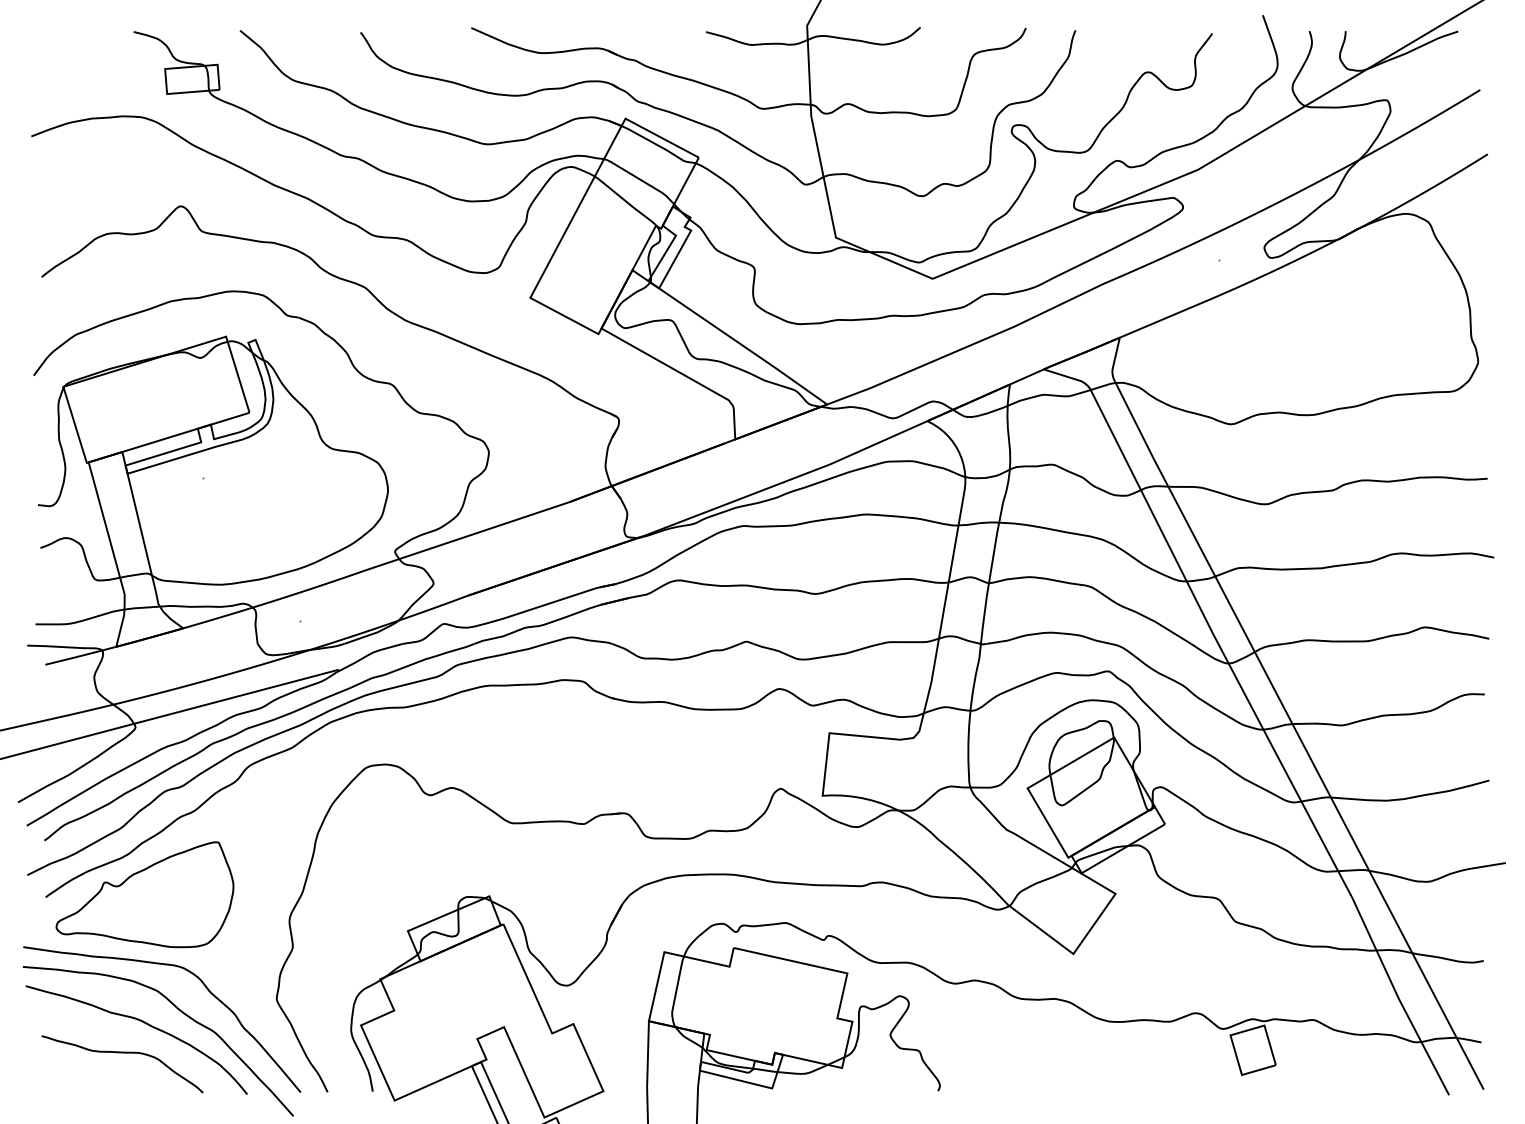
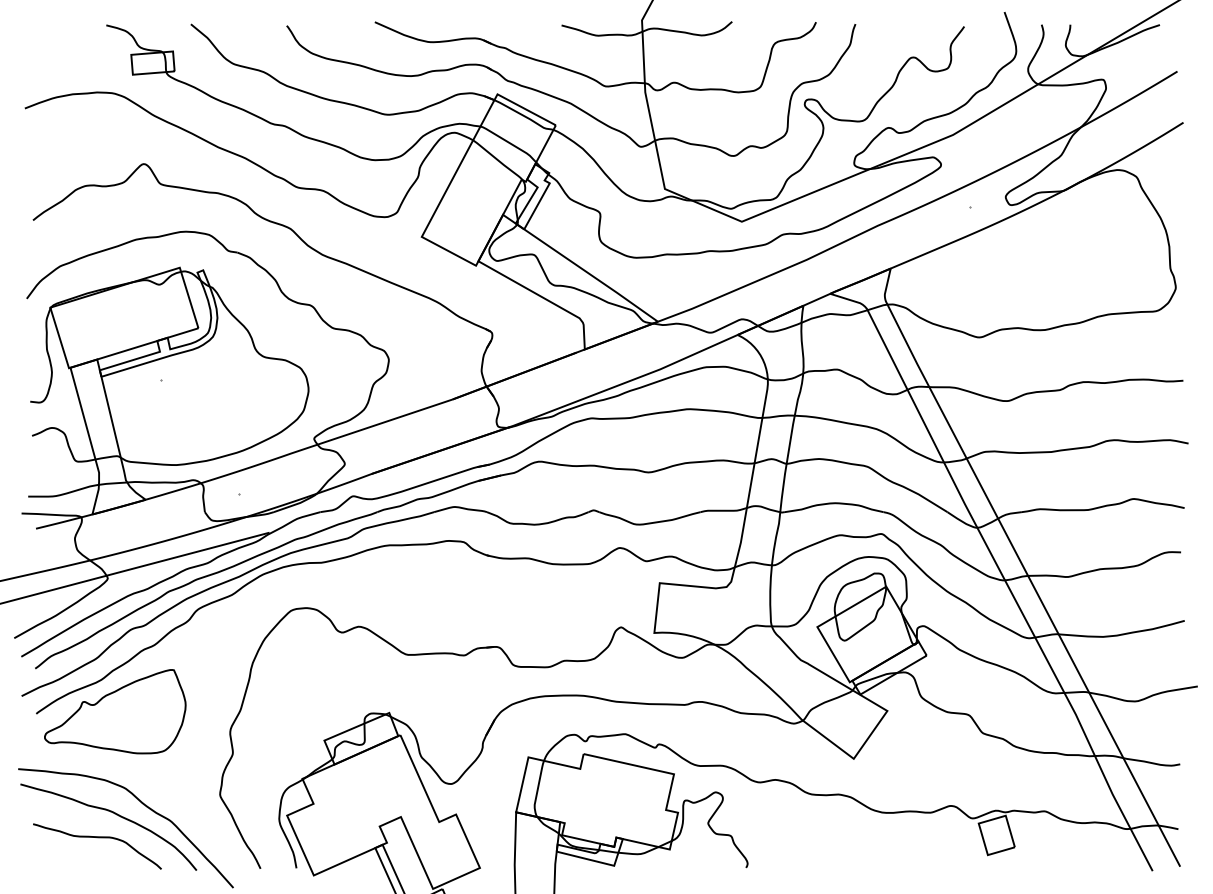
curve: (166, 966) -> (132, 768), removed

